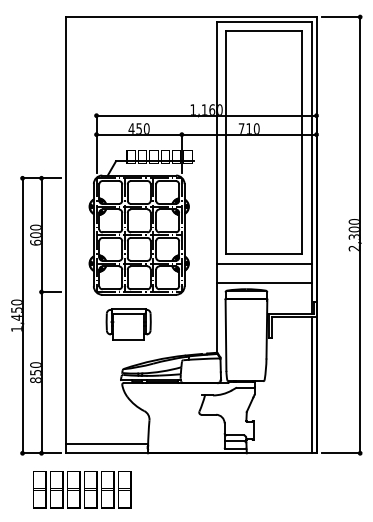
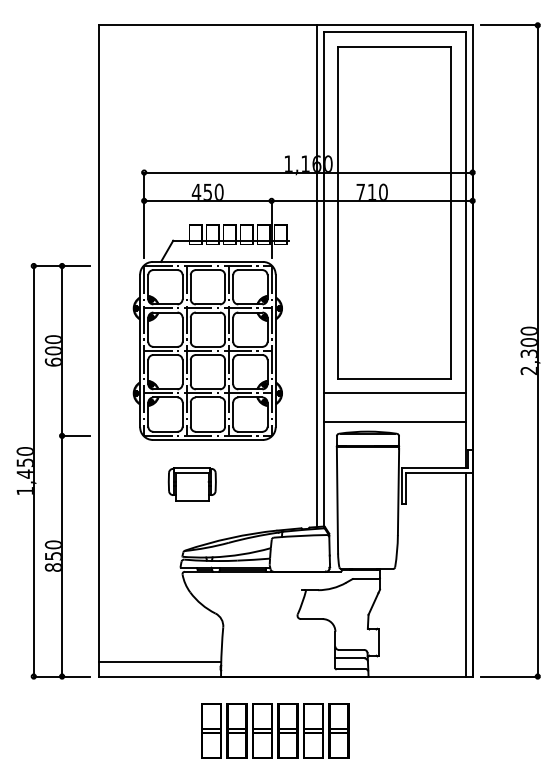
line: (212, 185) -> (317, 276), added
part: (128, 324) -> (191, 484), size x0.71
text: (82, 489) -> (275, 730), moved

